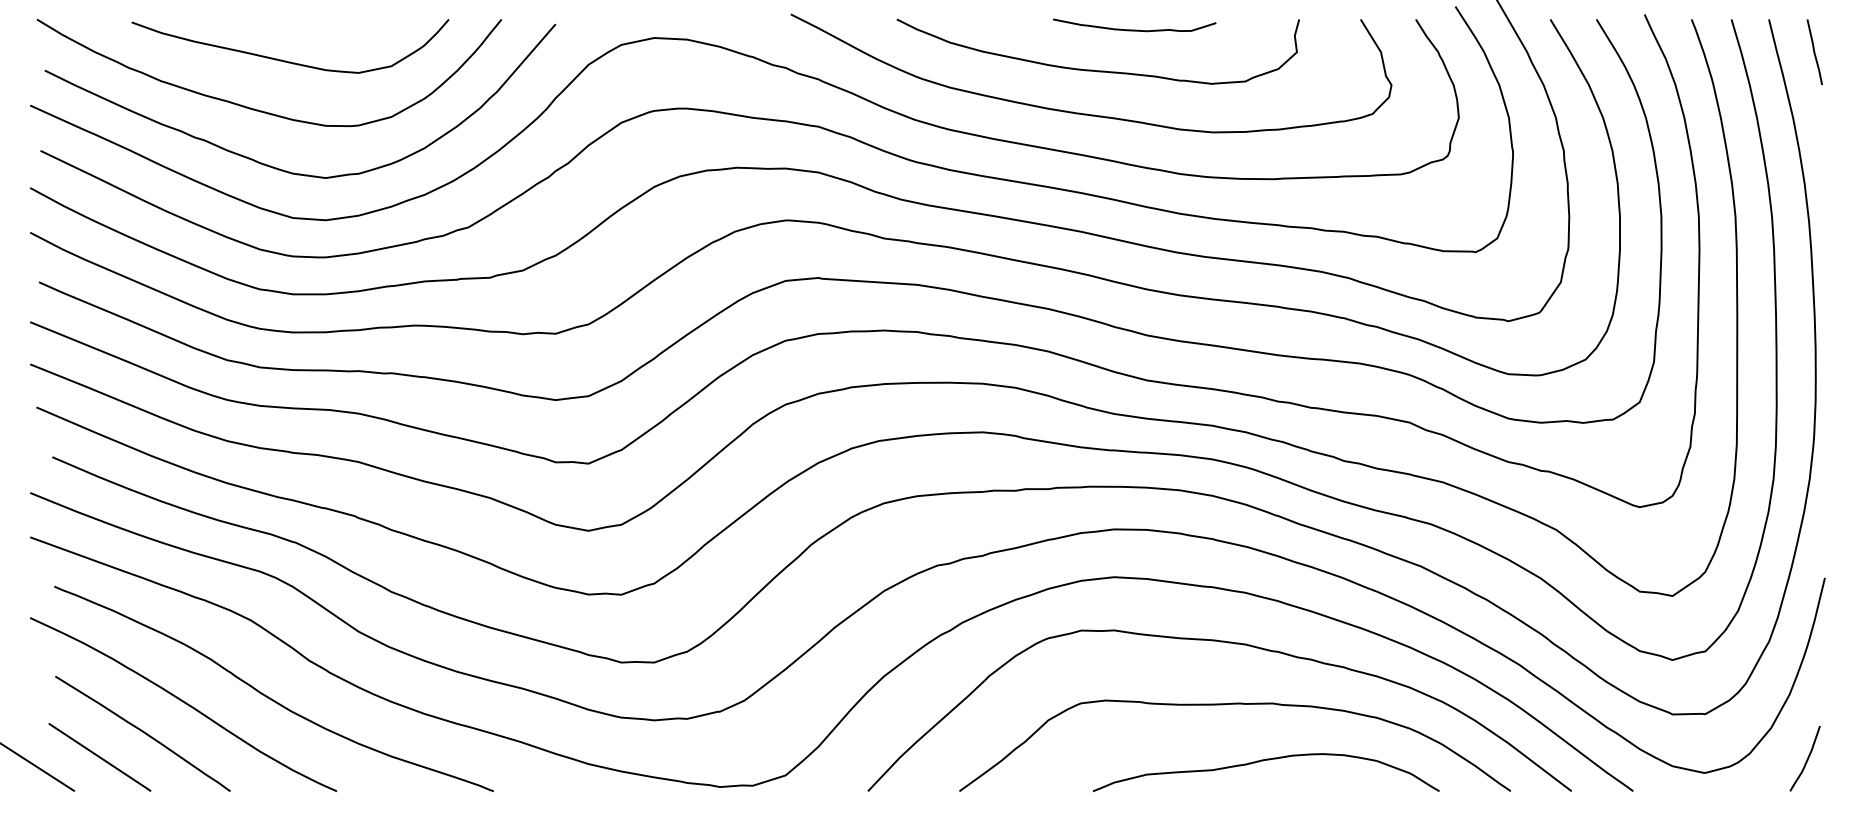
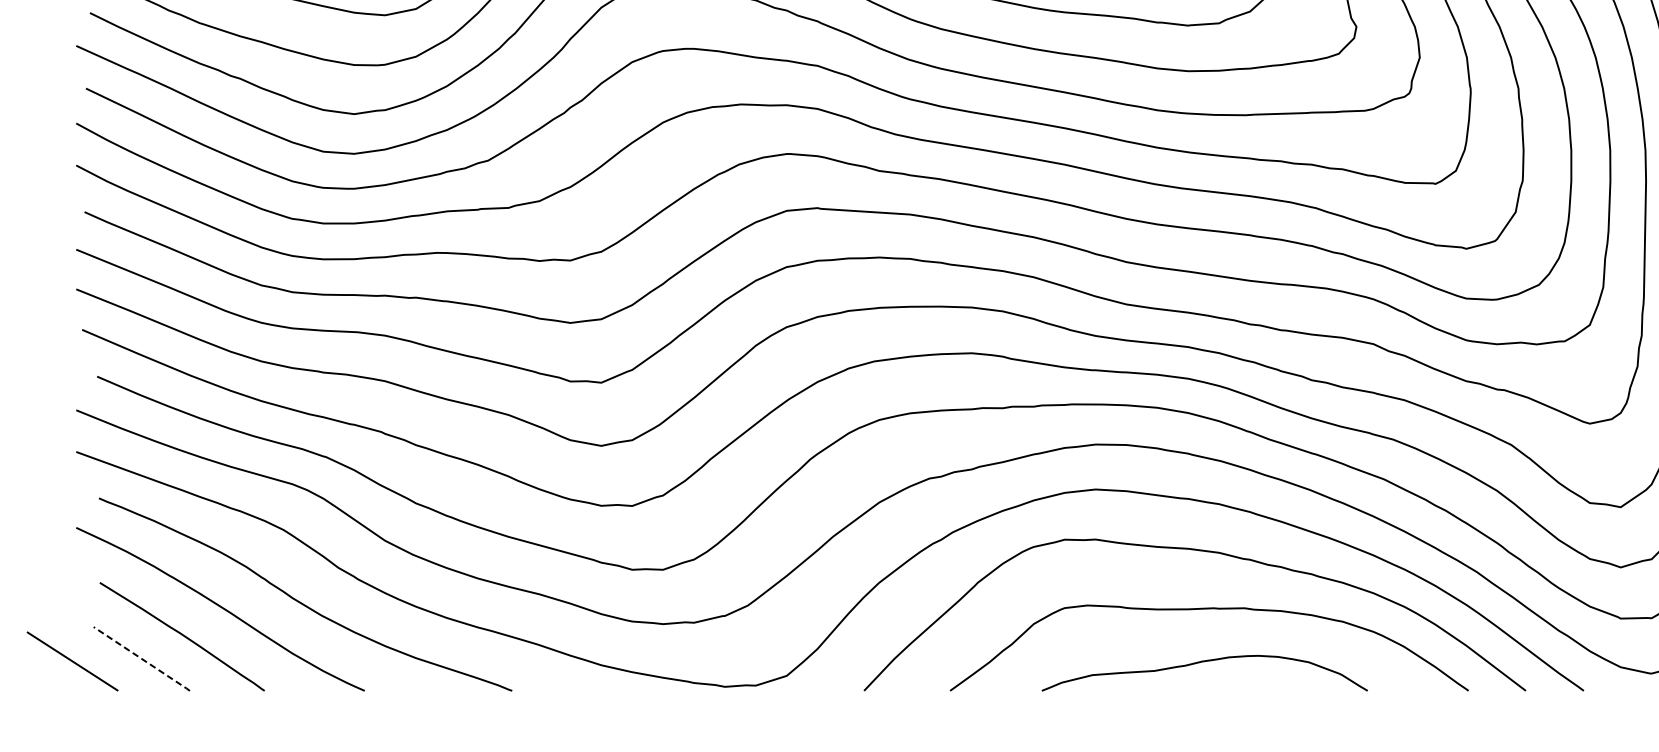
line: (100, 757) -> (142, 659), solid -> dashed
curve: (1263, 761) -> (1202, 662), moved

